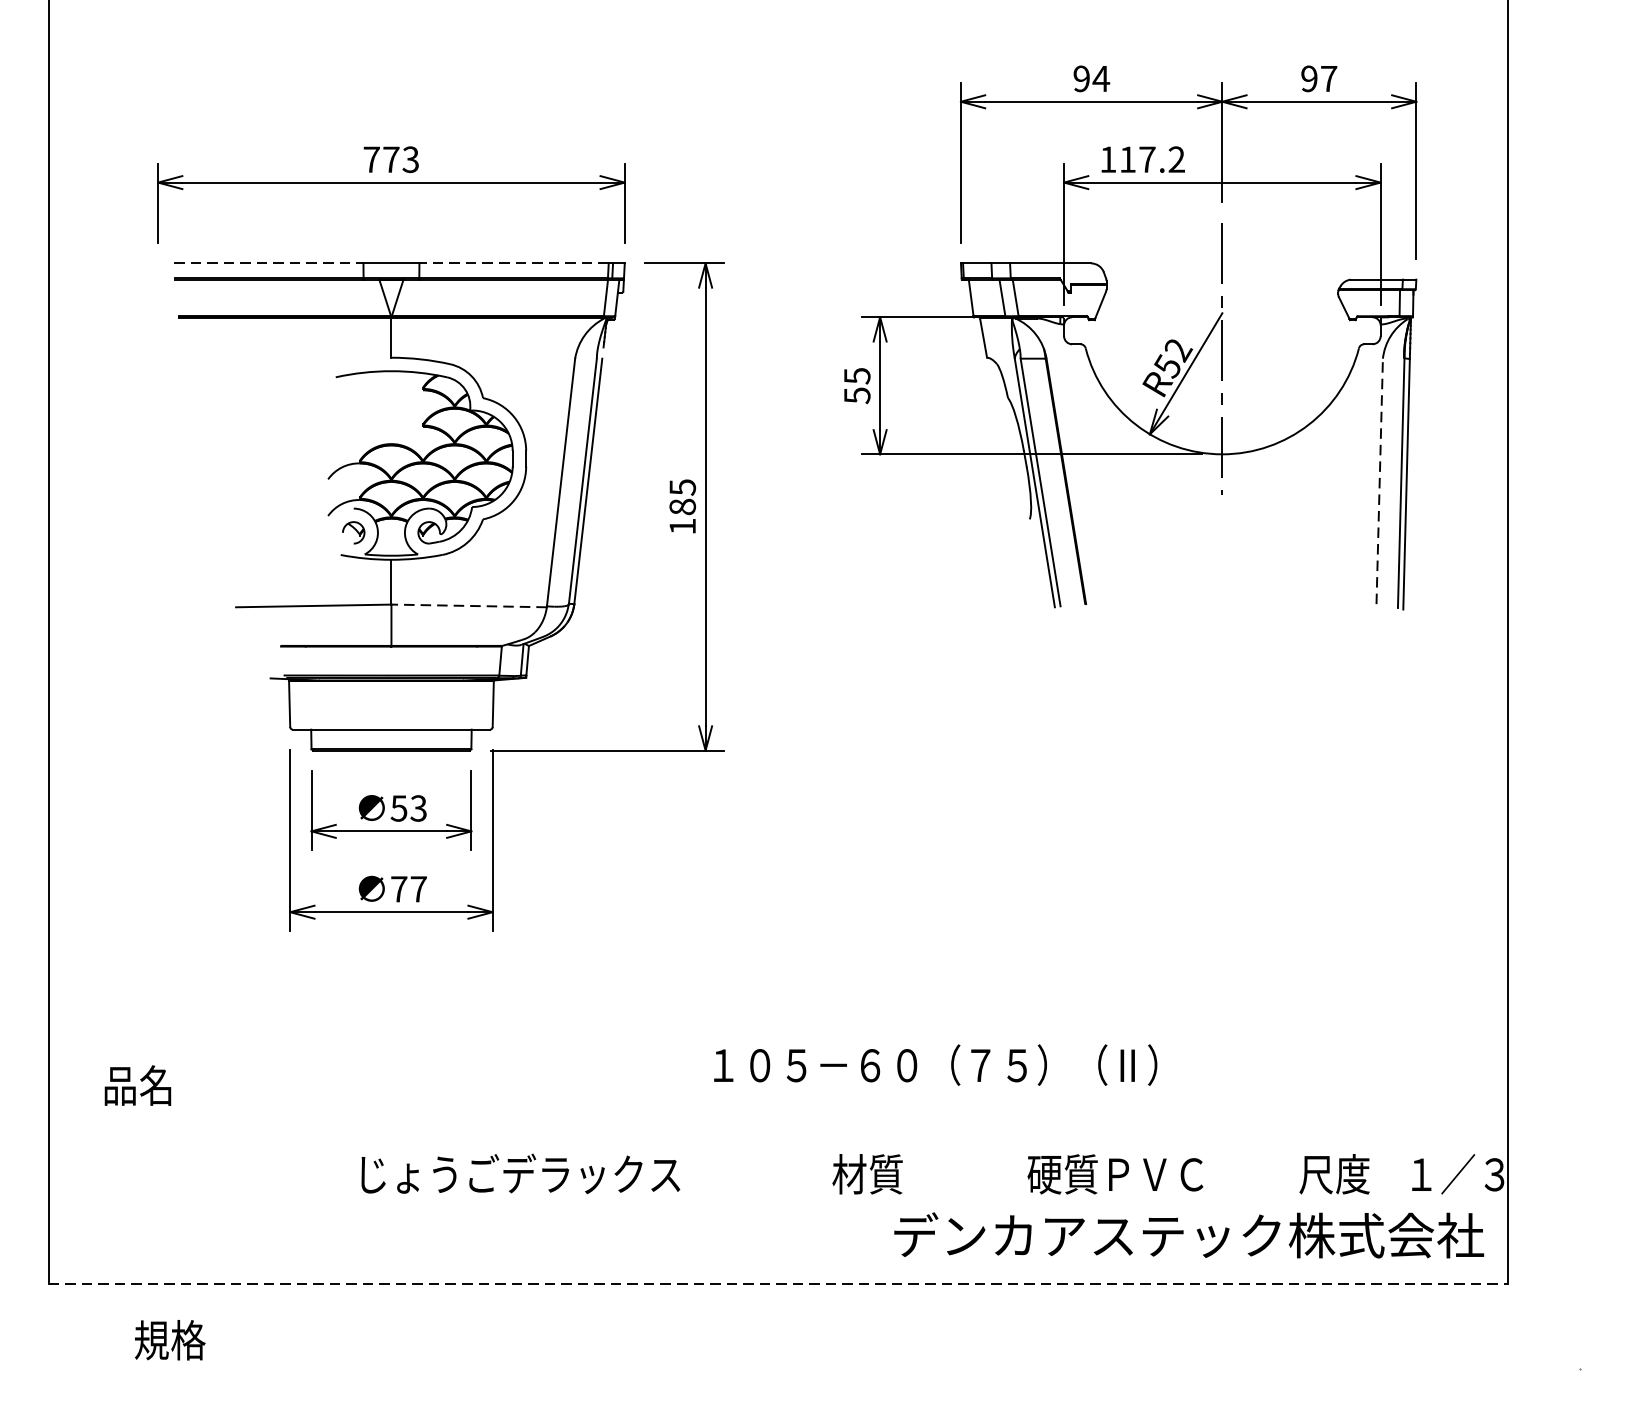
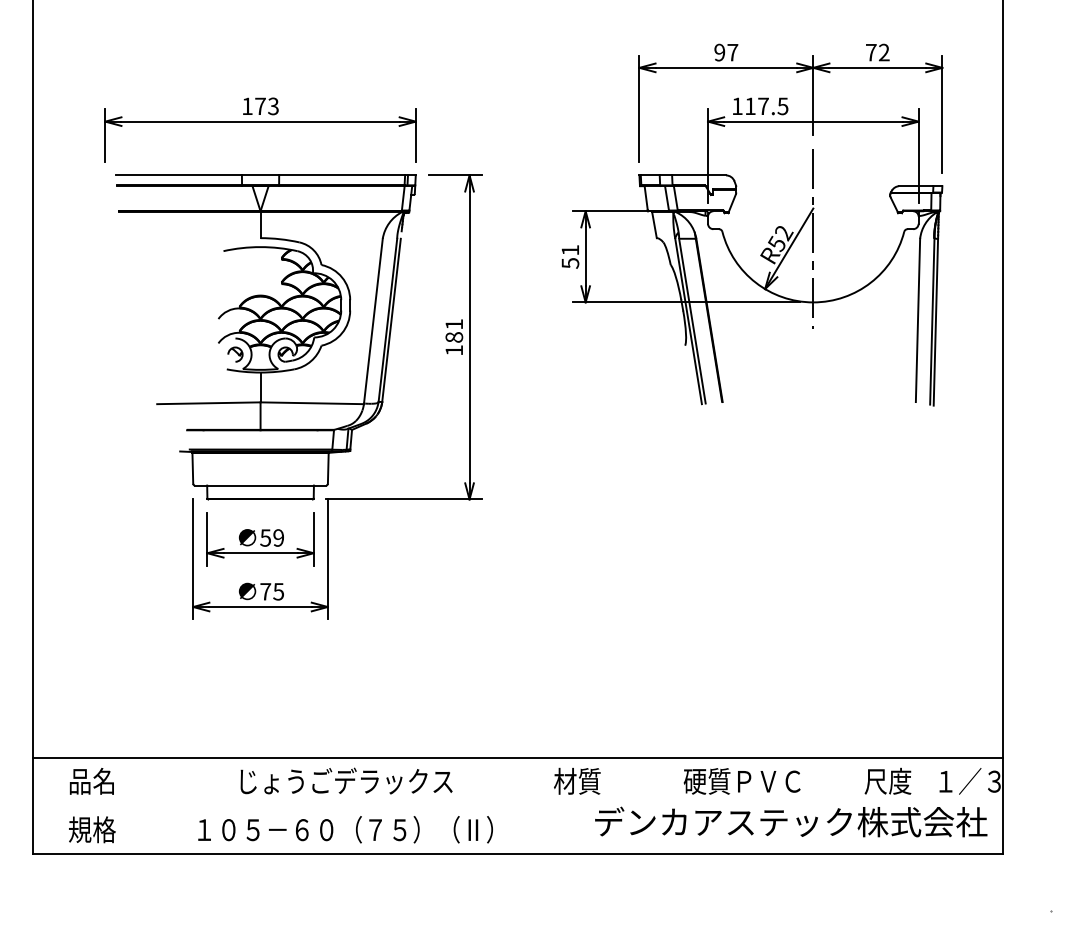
text: (1100, 78) -> (732, 52), 94 -> 97
text: (1318, 78) -> (877, 52), 97 -> 72
text: (371, 158) -> (247, 105), 773 -> 173
text: (1176, 159) -> (782, 106), 117.2 -> 117.5
line: (268, 263) -> (178, 175), dashed -> solid
line: (514, 263) -> (342, 175), dashed -> solid
text: (857, 376) -> (570, 250), 55 -> 51
line: (1380, 481) -> (918, 320), dashed -> solid
text: (682, 487) -> (454, 324), 185 -> 181
line: (469, 606) -> (312, 403), dashed -> solid
text: (418, 807) -> (278, 537), 53 -> 59
text: (418, 888) -> (278, 591), 77 -> 75
text: (935, 1064) -> (345, 829), moved
text: (137, 1085) -> (91, 781), moved
line: (777, 1138) -> (517, 757), added
line: (779, 1284) -> (518, 854), dashed -> solid
text: (170, 1339) -> (92, 829), moved

